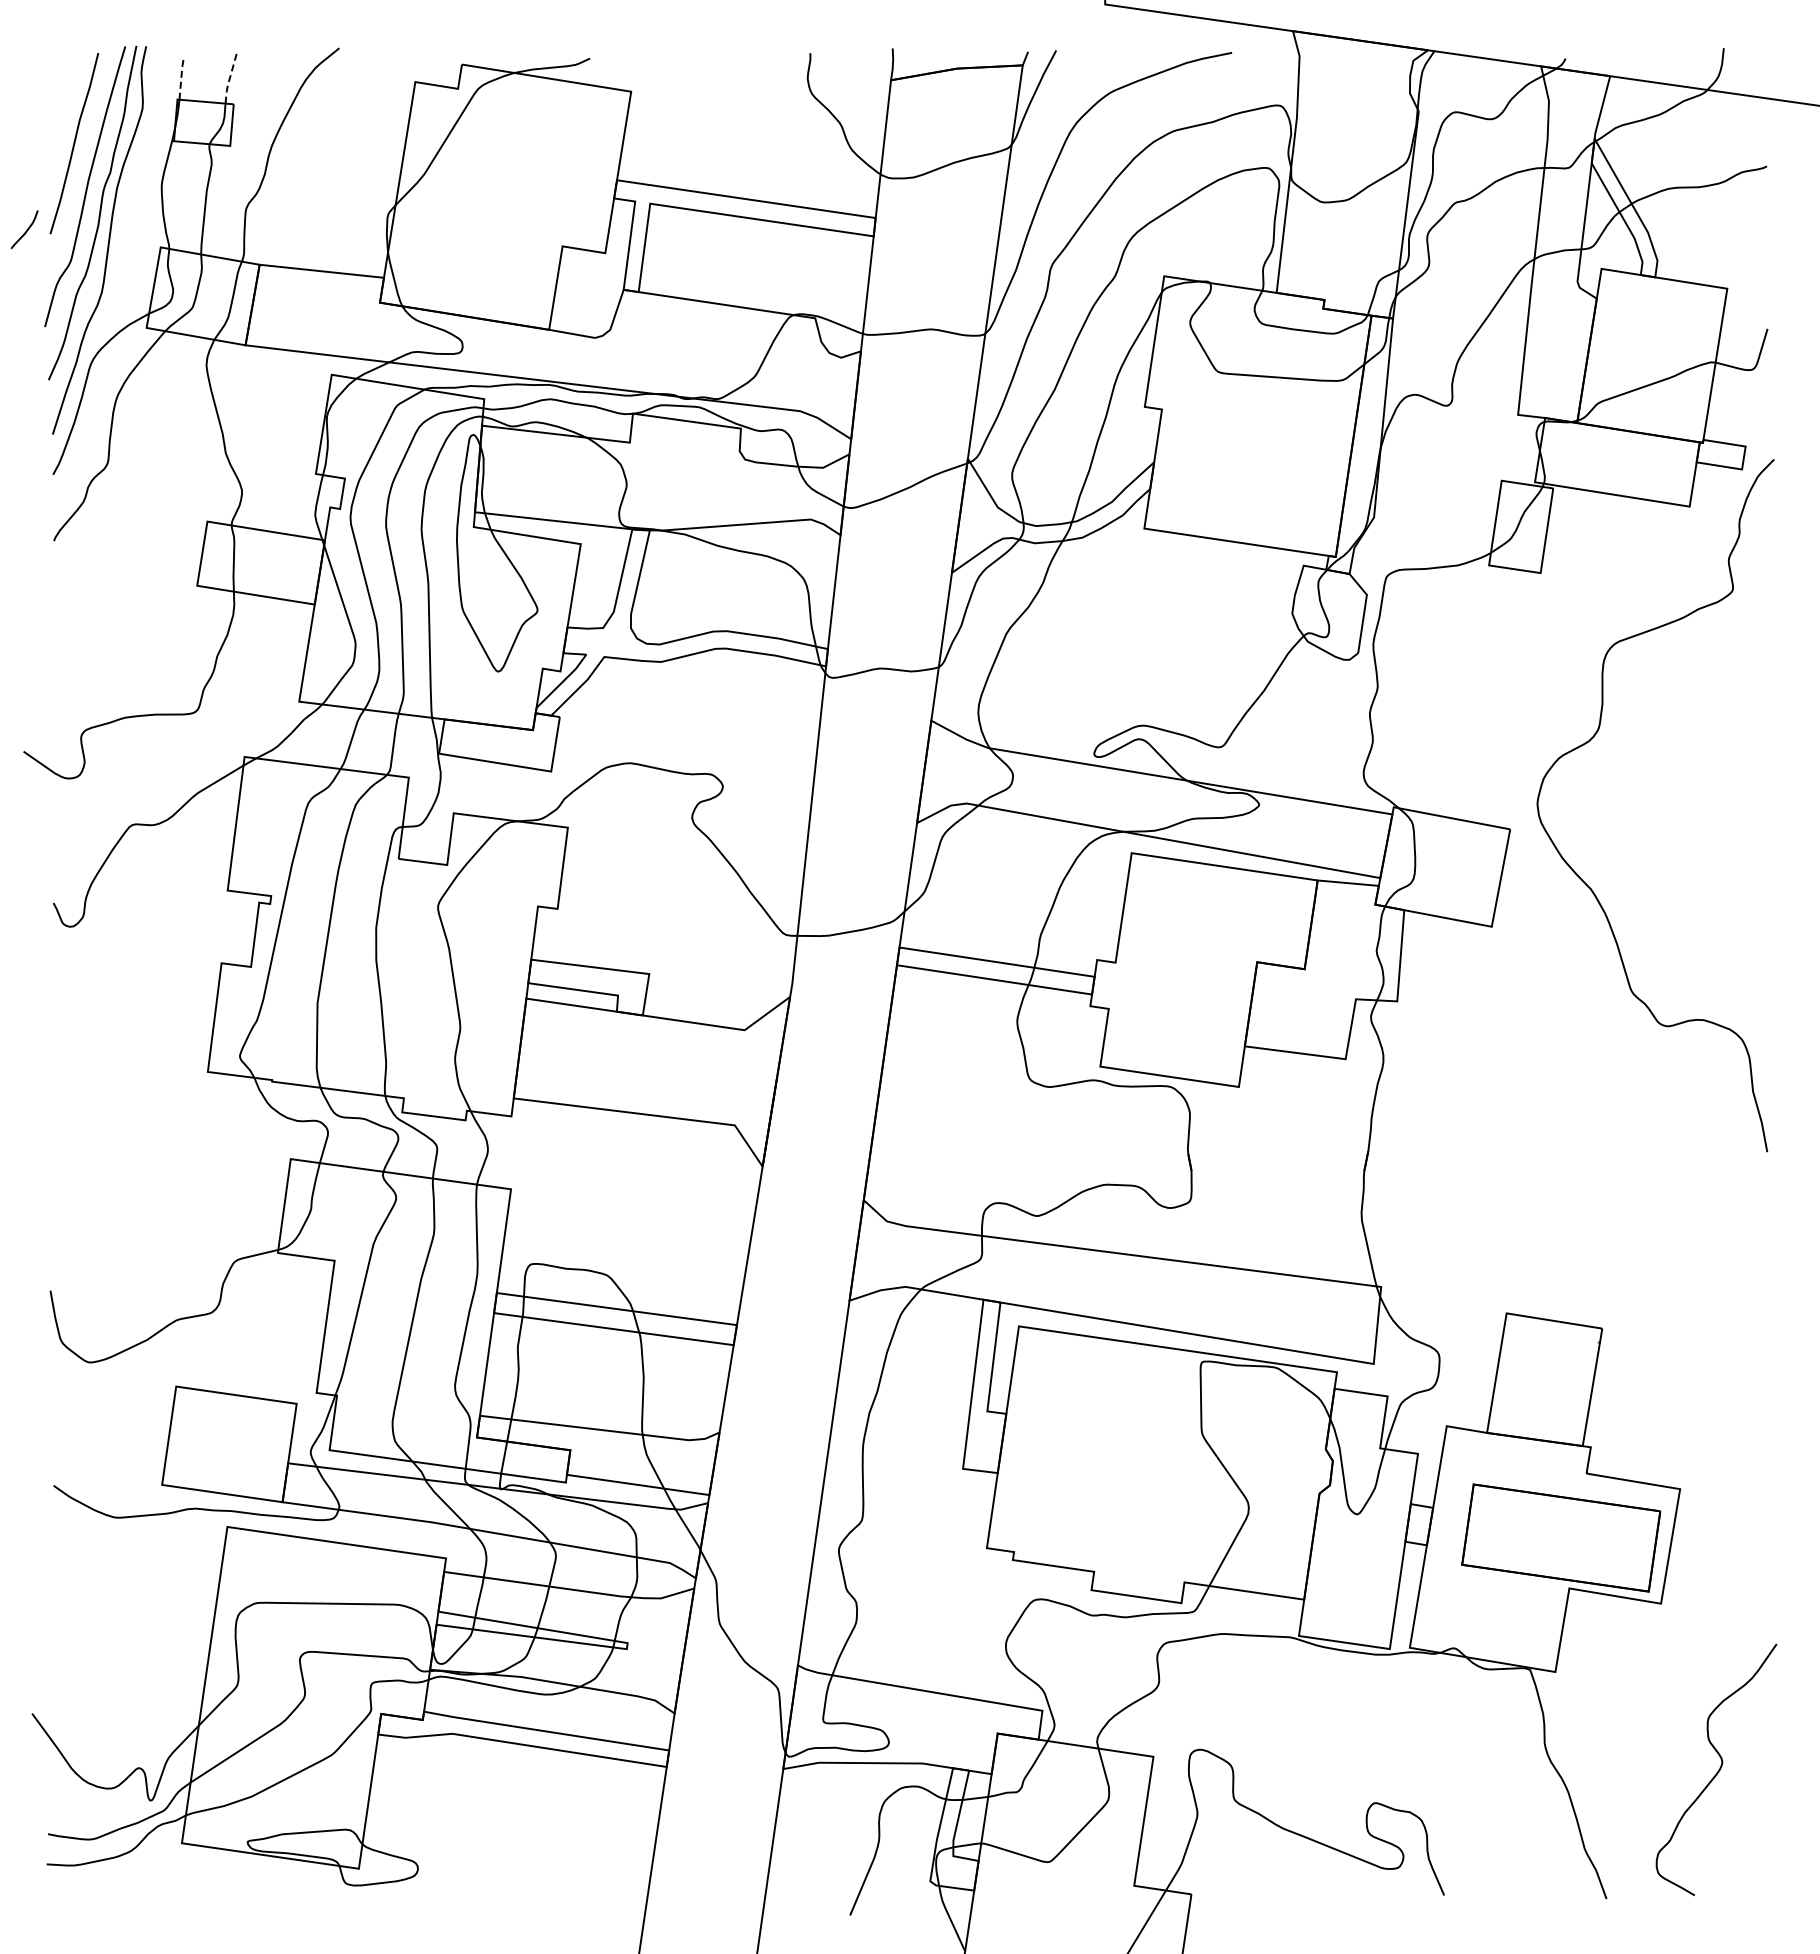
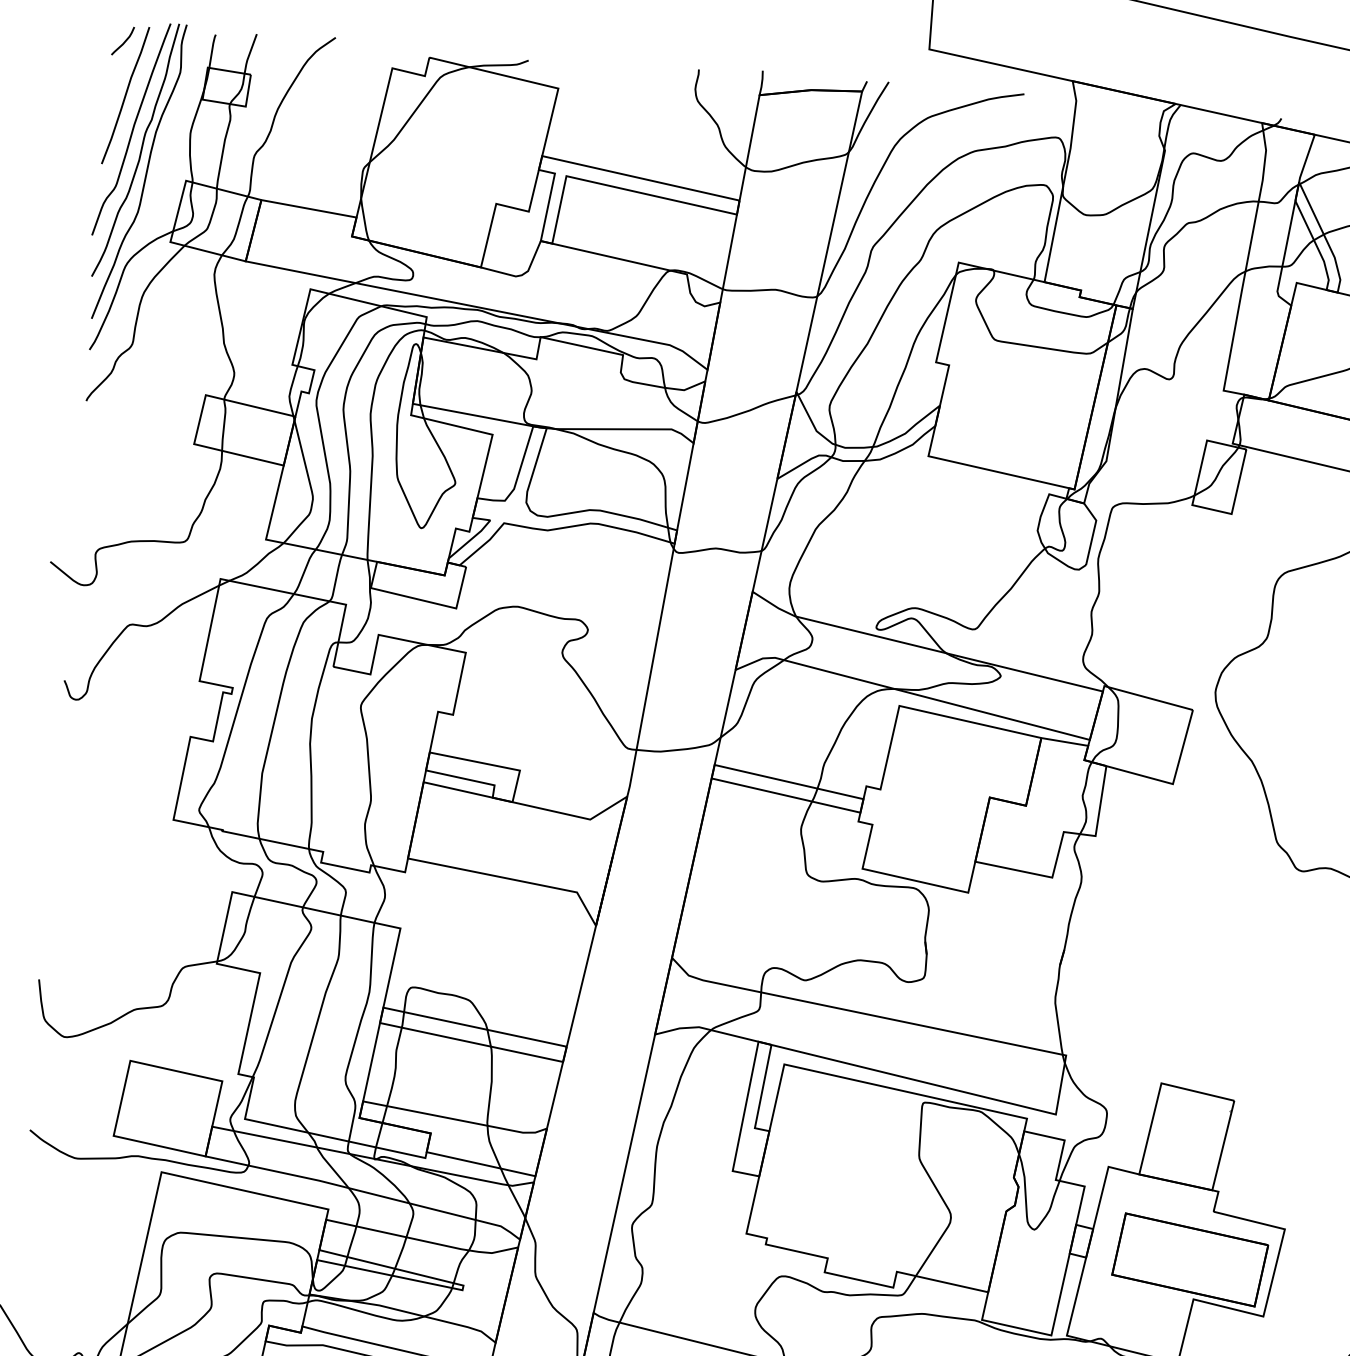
line: (181, 76) -> (212, 50), dashed -> solid
line: (229, 78) -> (249, 54), dashed -> solid
curve: (26, 229) -> (124, 41), moved

